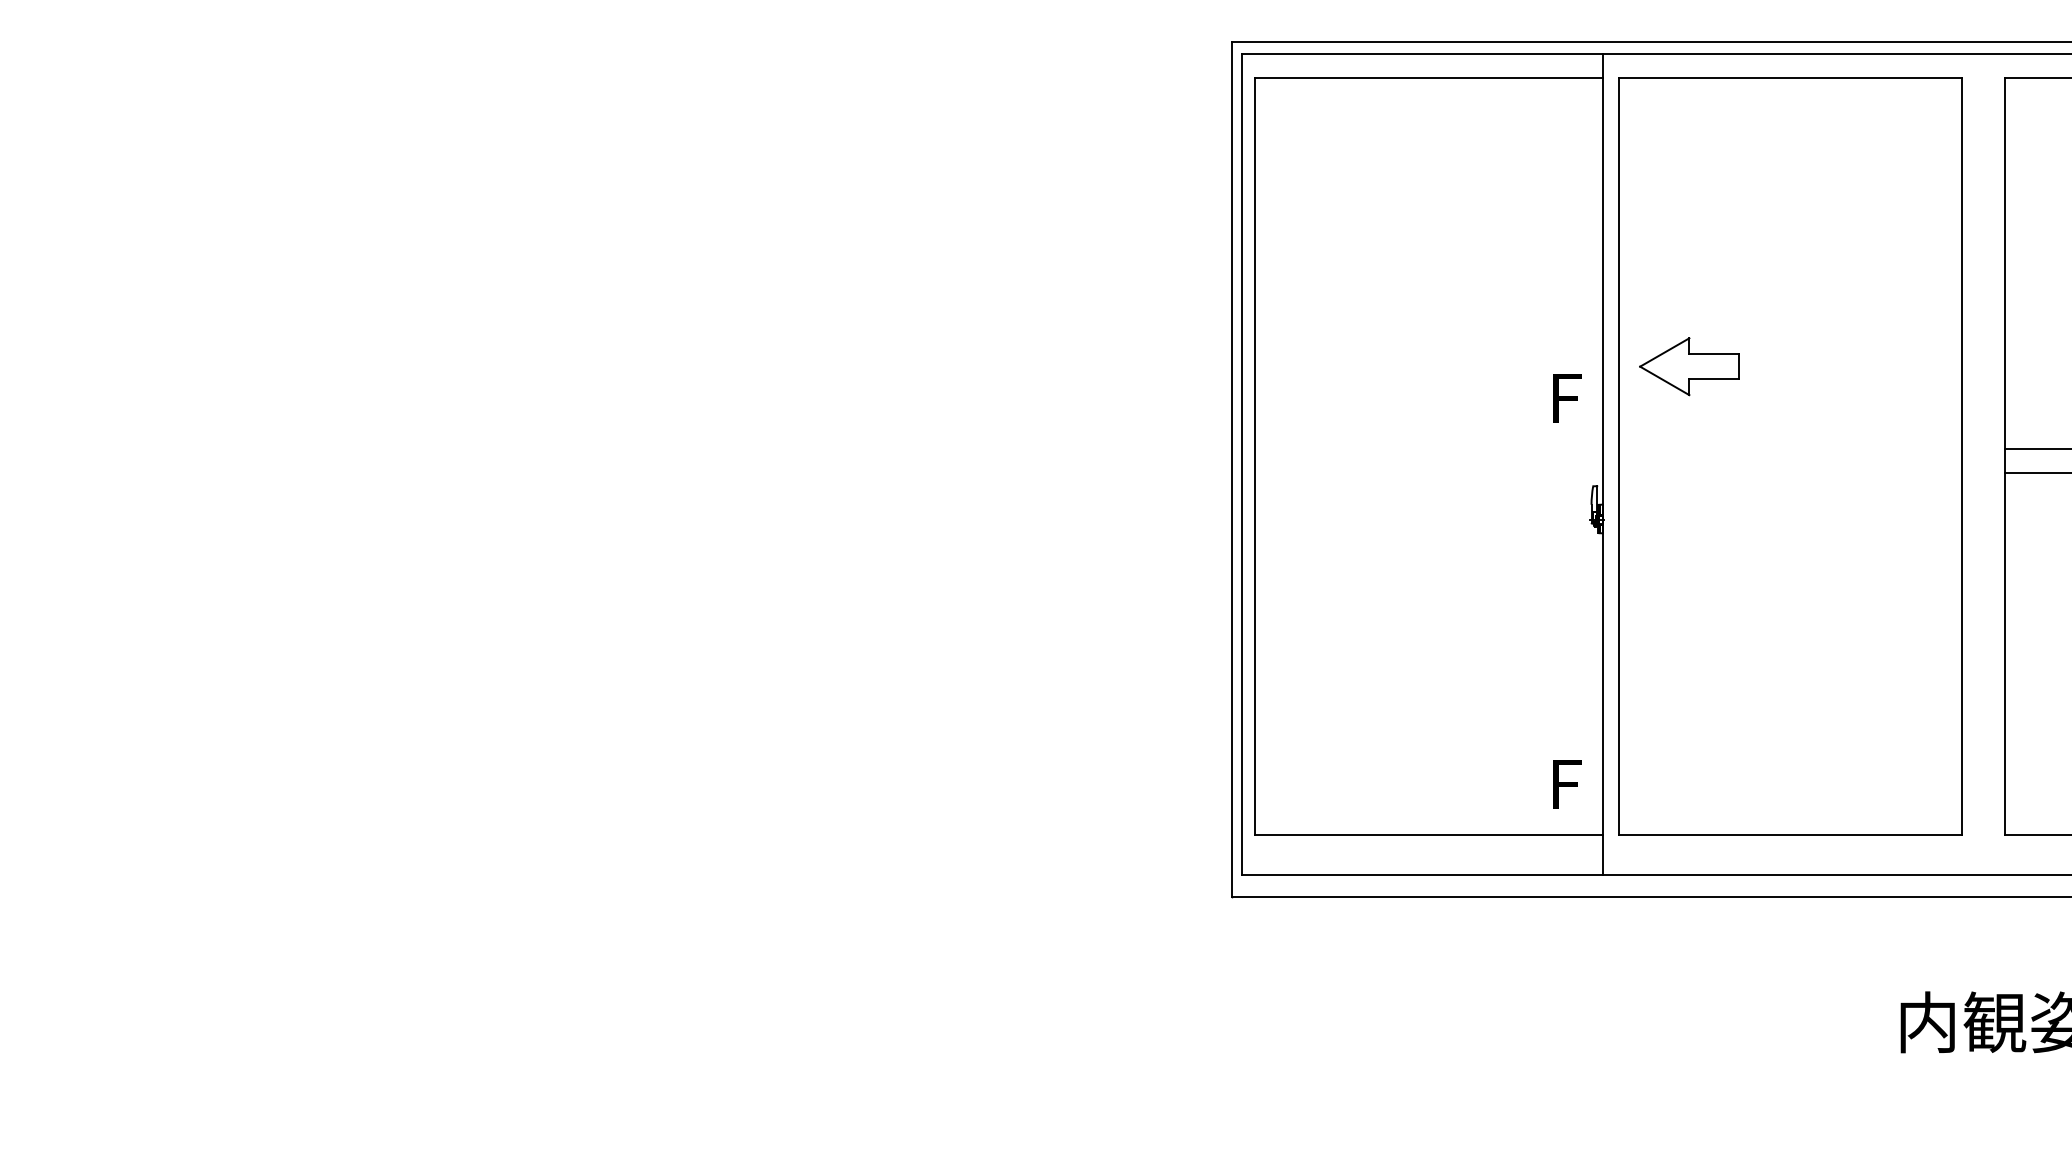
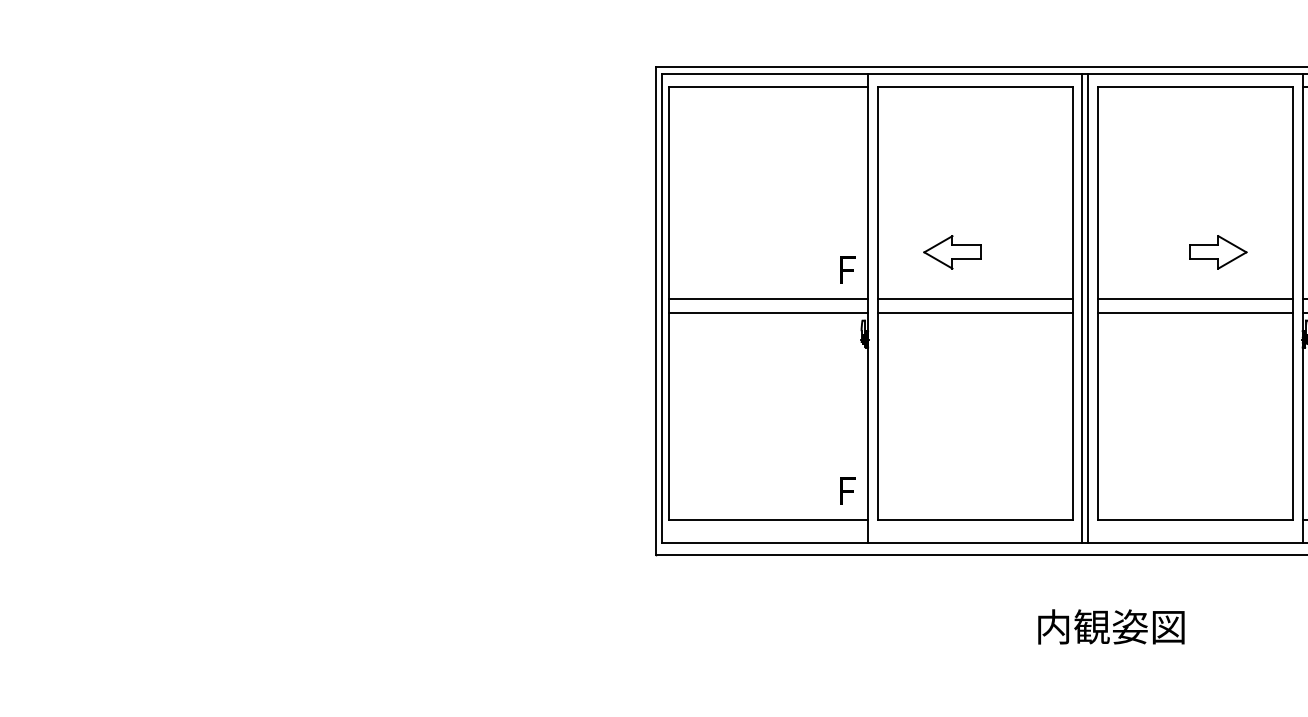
part: (1689, 366) -> (952, 252), moved
line: (1428, 449) -> (768, 299), added
line: (1790, 449) -> (975, 299), added
line: (1978, 463) -> (1082, 307), added
line: (1988, 463) -> (1088, 307), added
line: (1428, 473) -> (768, 313), added
line: (1790, 473) -> (975, 313), added

